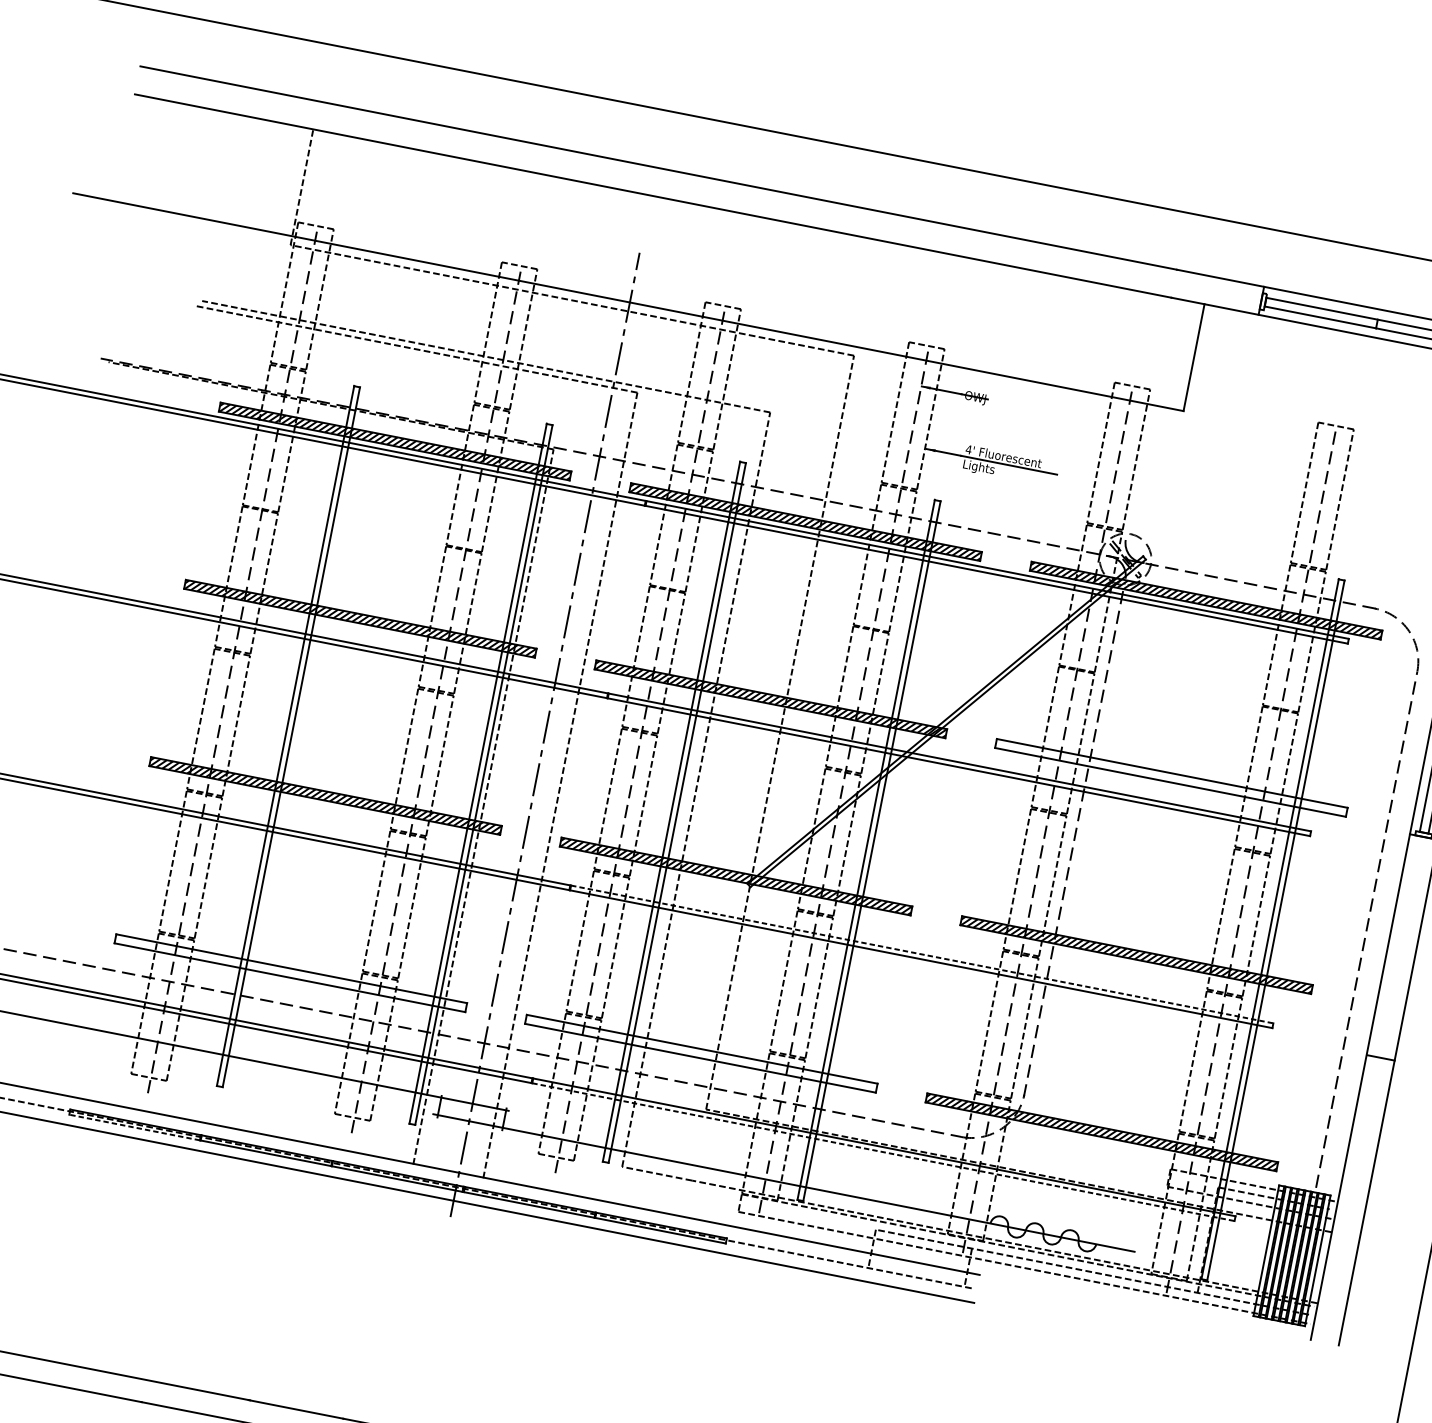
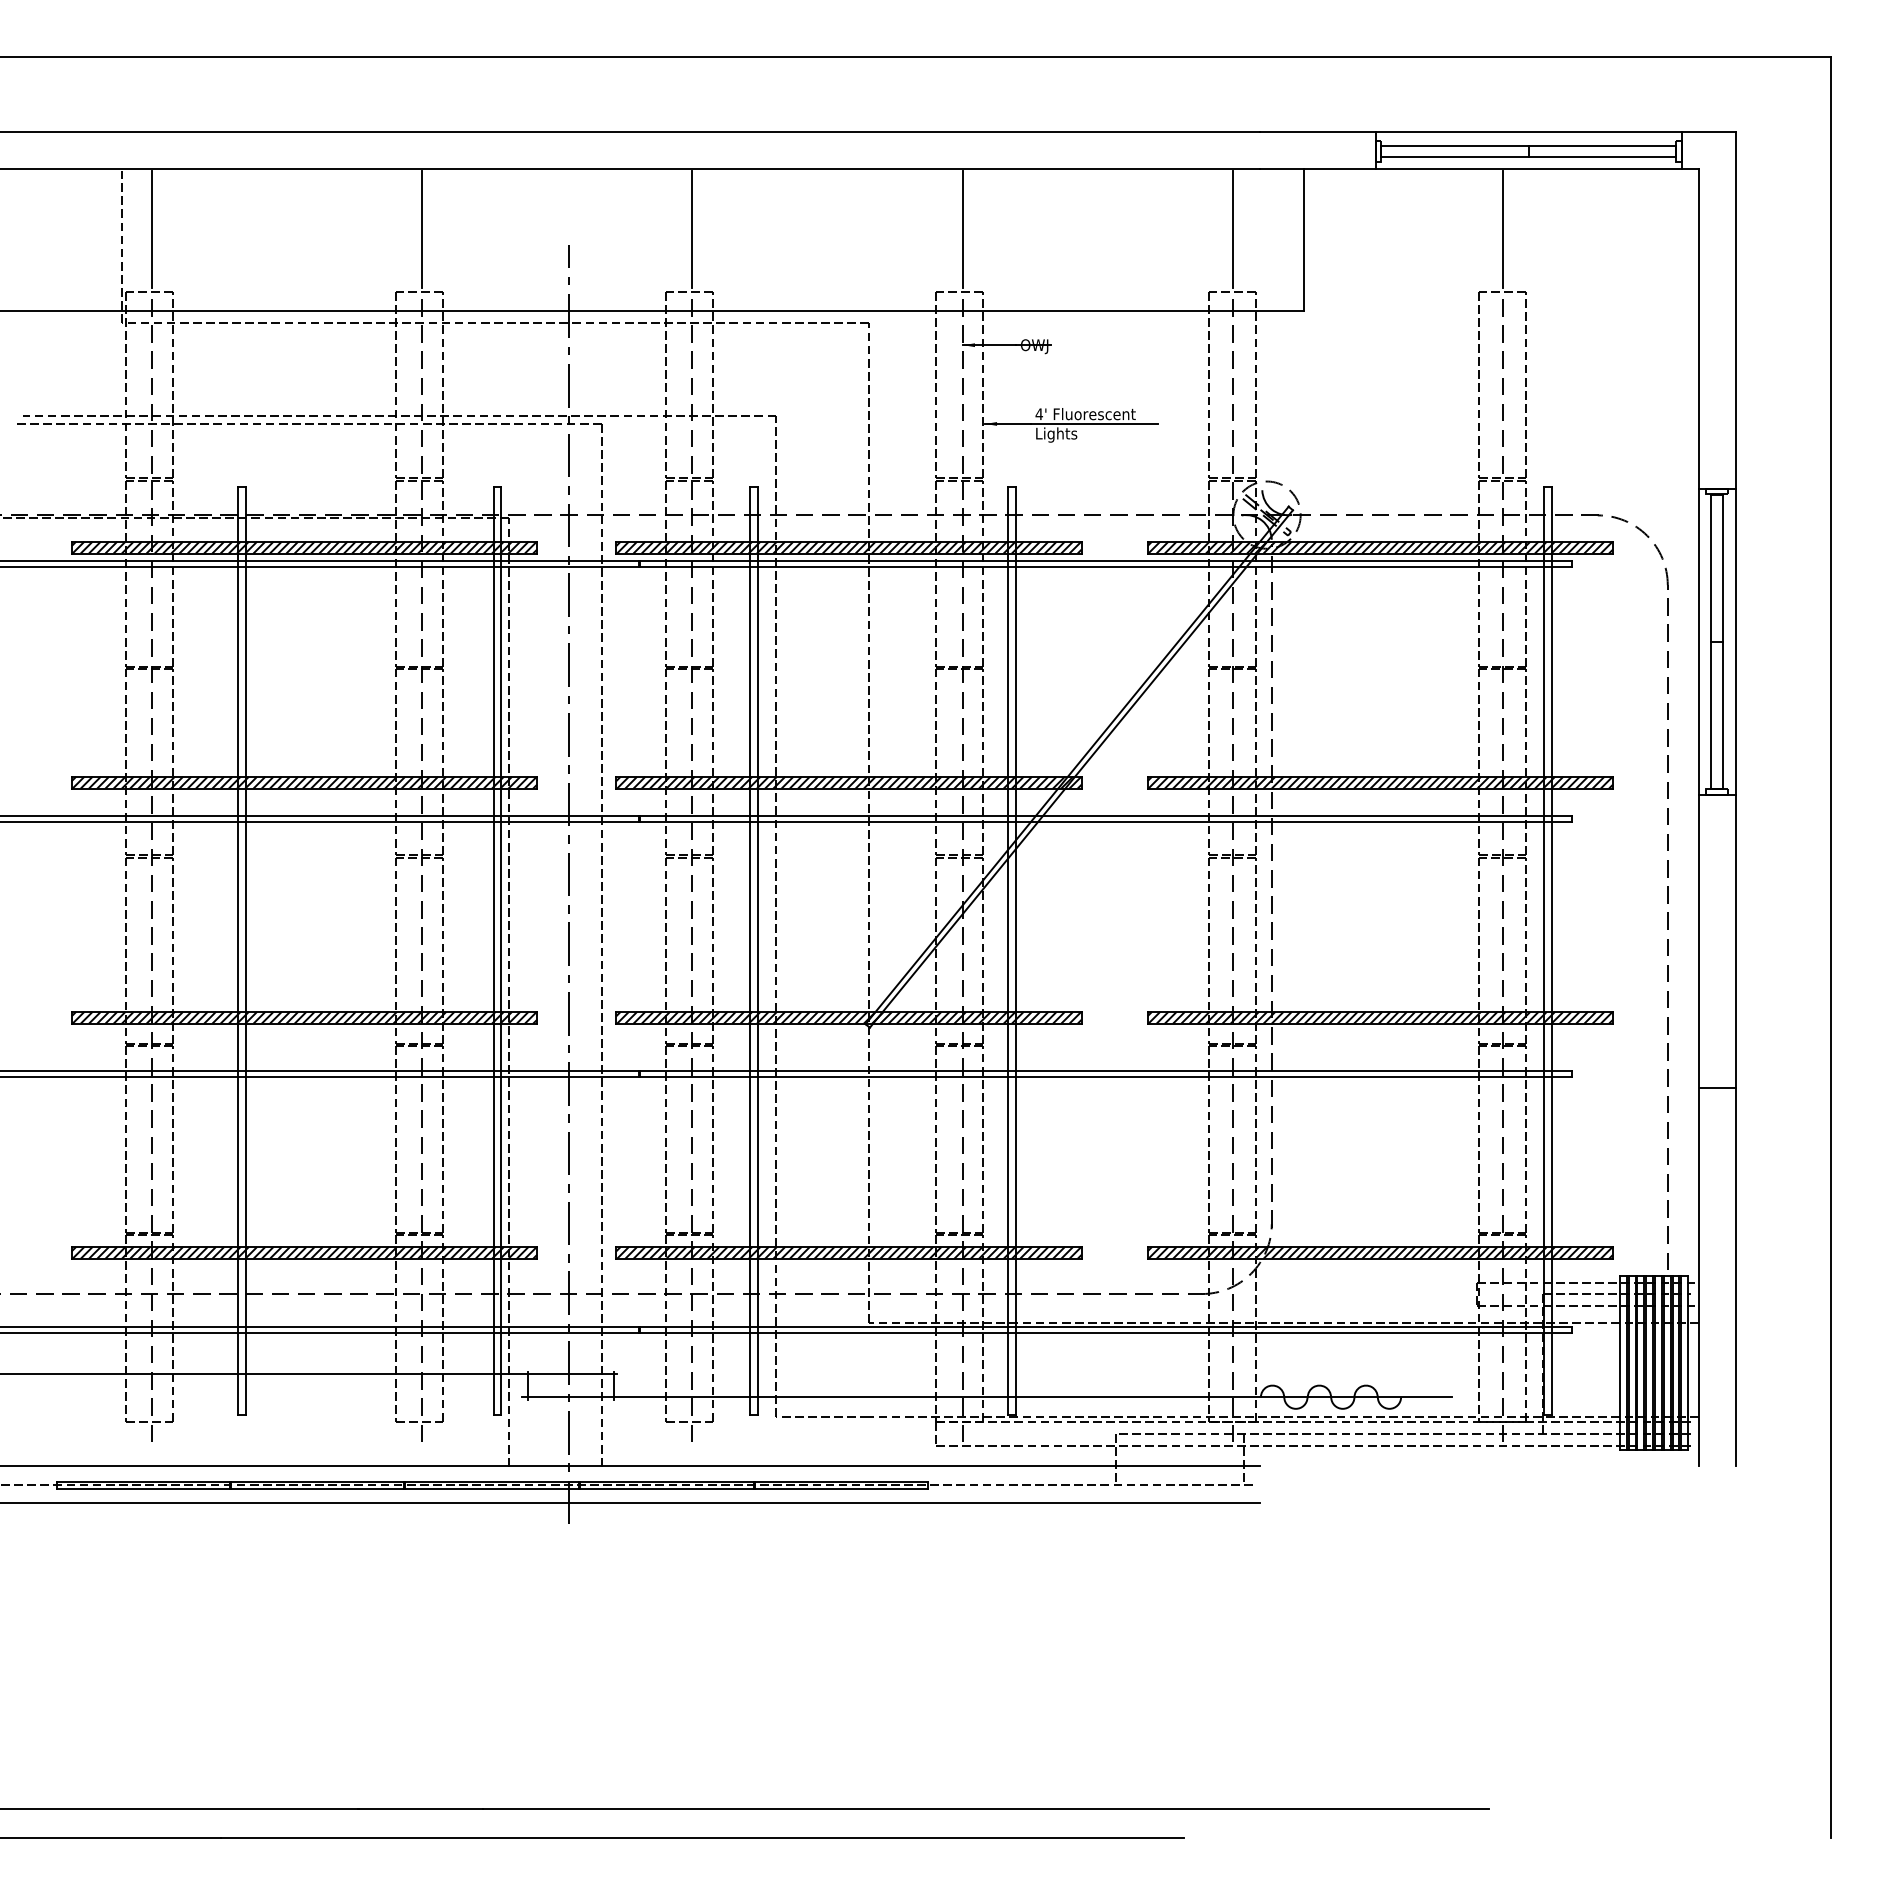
line: (326, 179) -> (151, 229), added
line: (531, 219) -> (422, 229), added
line: (734, 259) -> (692, 229), added
line: (938, 299) -> (962, 229), added
line: (1141, 339) -> (1232, 229), added
line: (1345, 378) -> (1502, 229), added
hatch: (1170, 777) -> (1379, 782), added
line: (922, 954) -> (1106, 1070), dashed -> solid
hatch: (290, 972) -> (304, 1252), added
hatch: (701, 1053) -> (848, 1252), added
line: (134, 1127) -> (143, 1489), dashed -> solid
line: (883, 1151) -> (1106, 1332), dashed -> solid

